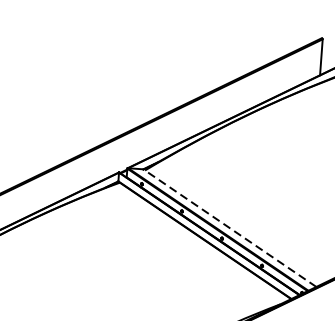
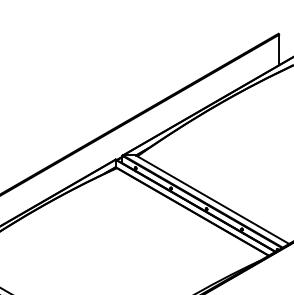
line: (229, 227) -> (212, 199), dashed -> solid

